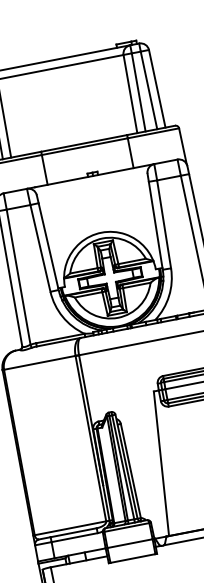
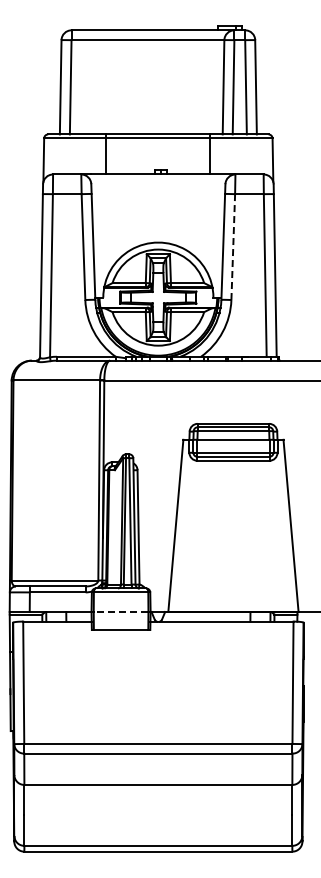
line: (164, 224) -> (233, 247), solid -> dashed
line: (129, 543) -> (120, 611), solid -> dashed

